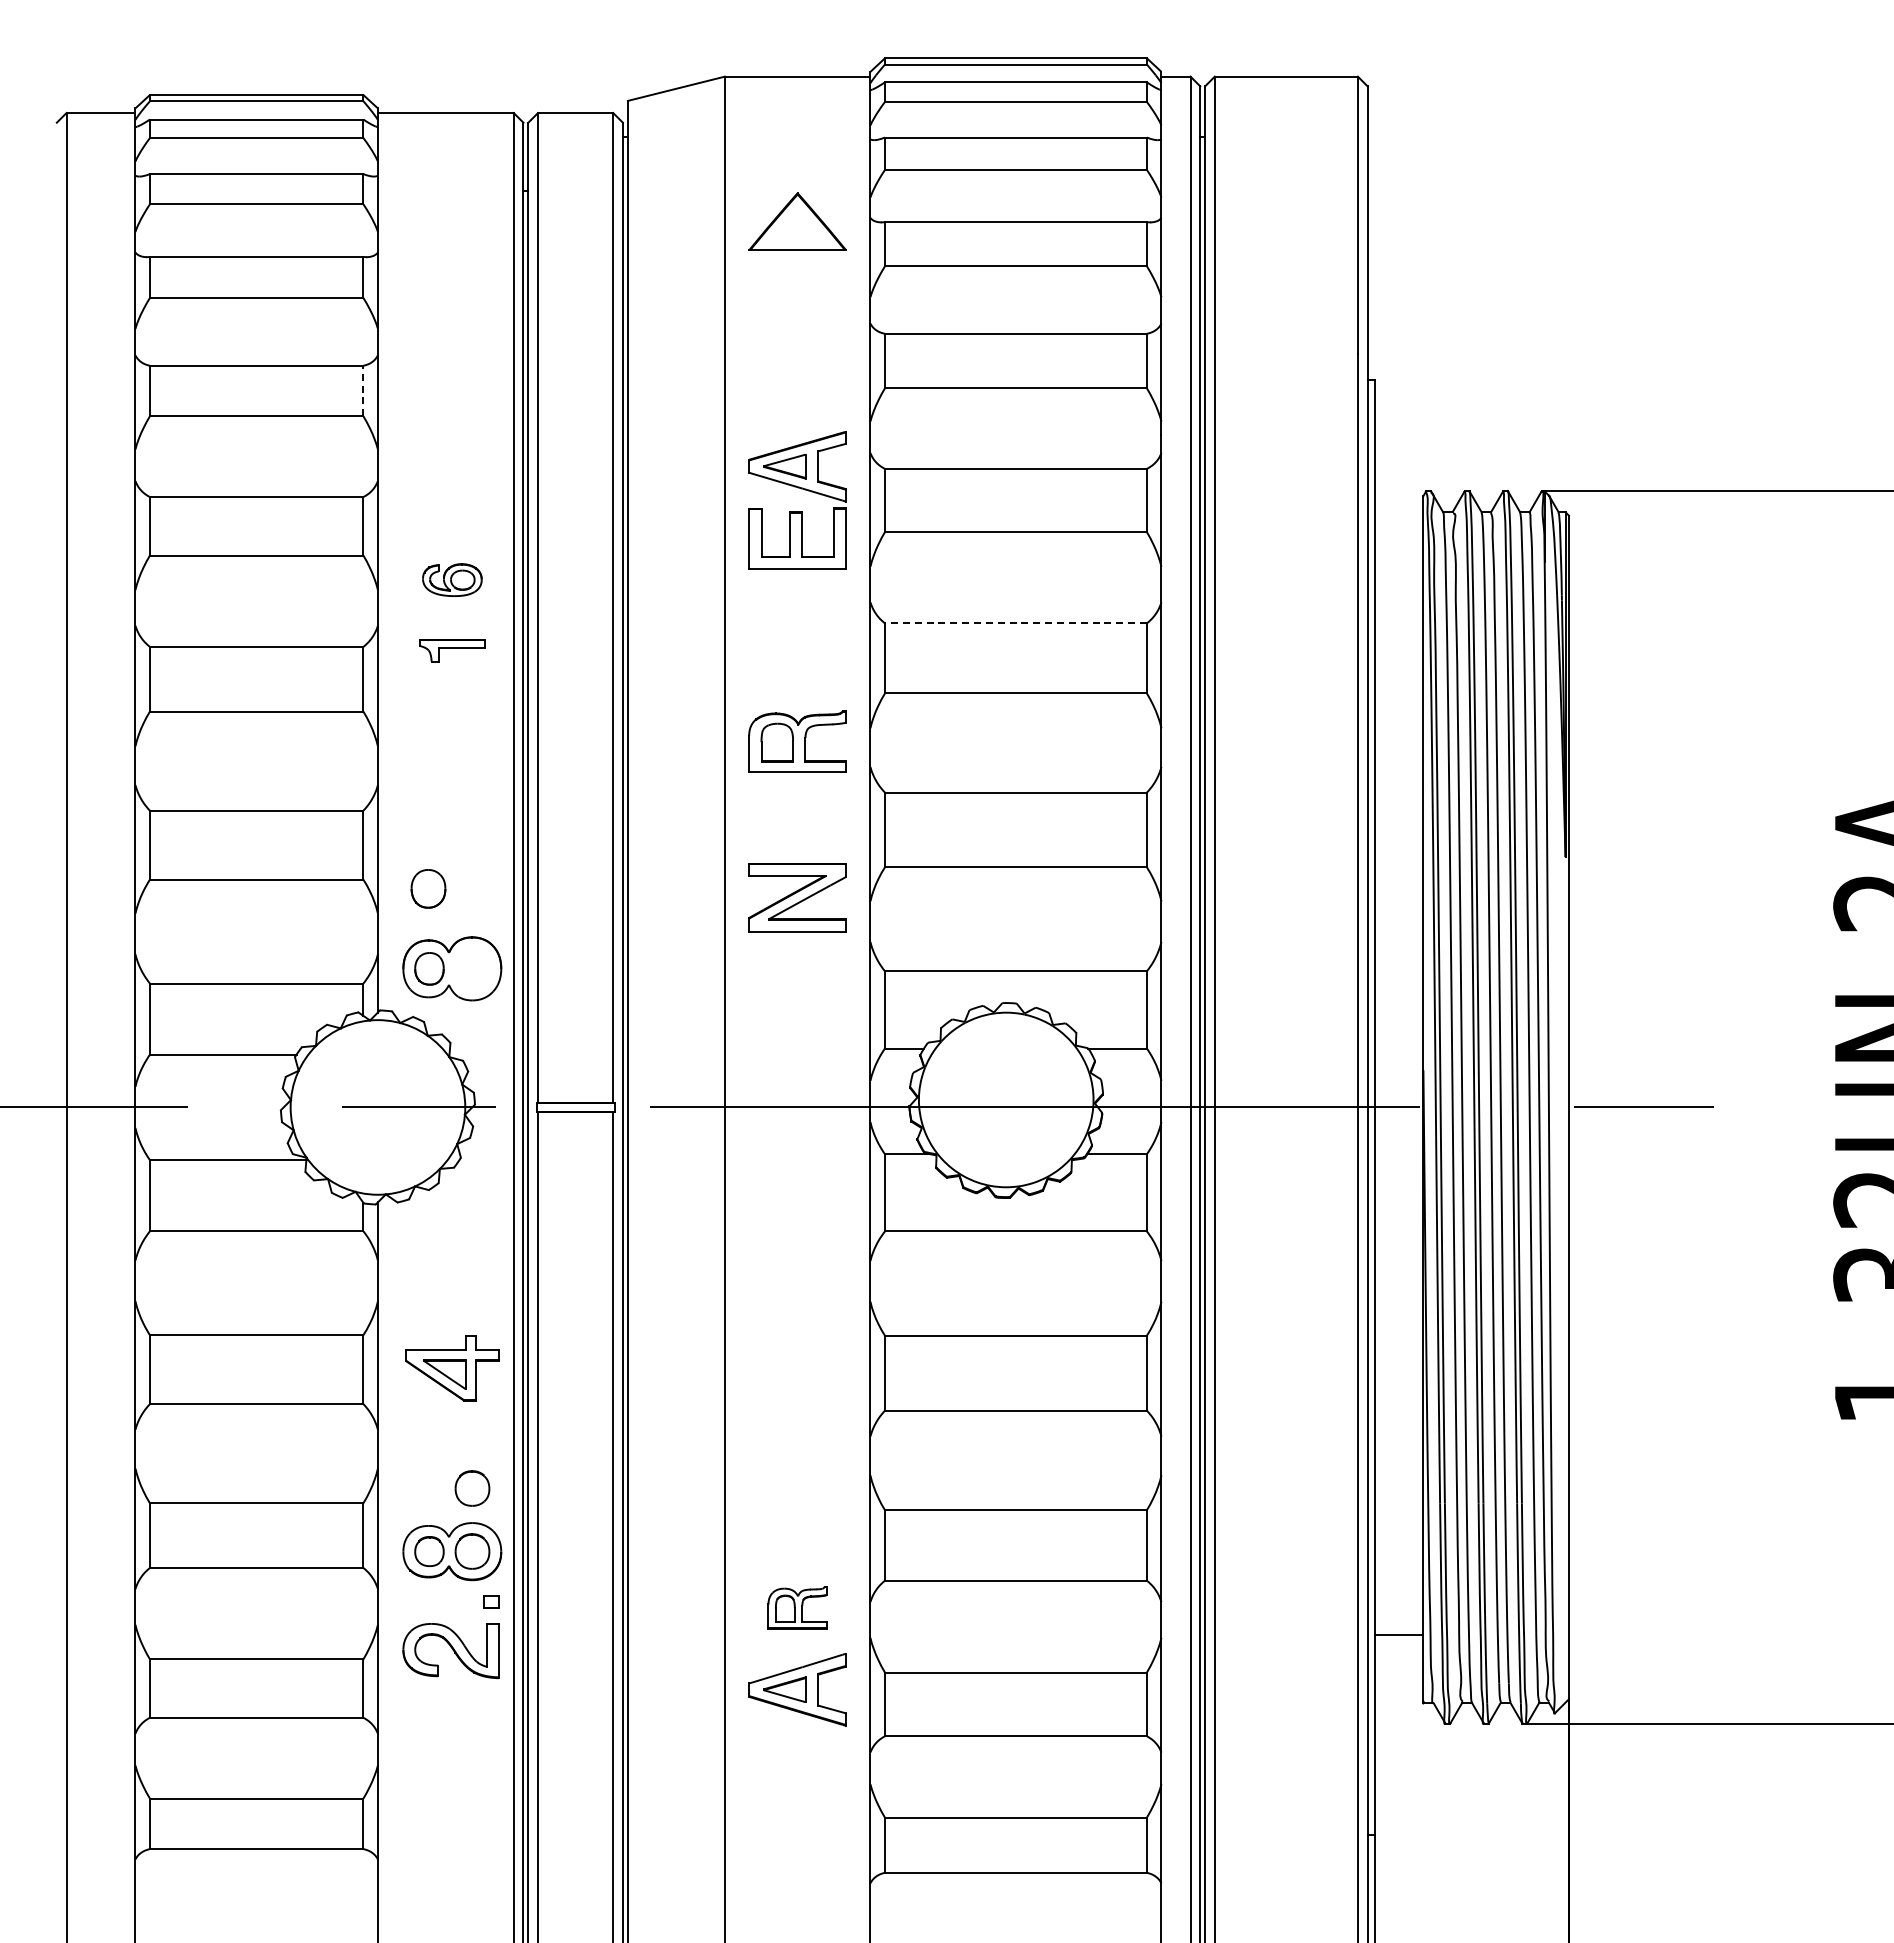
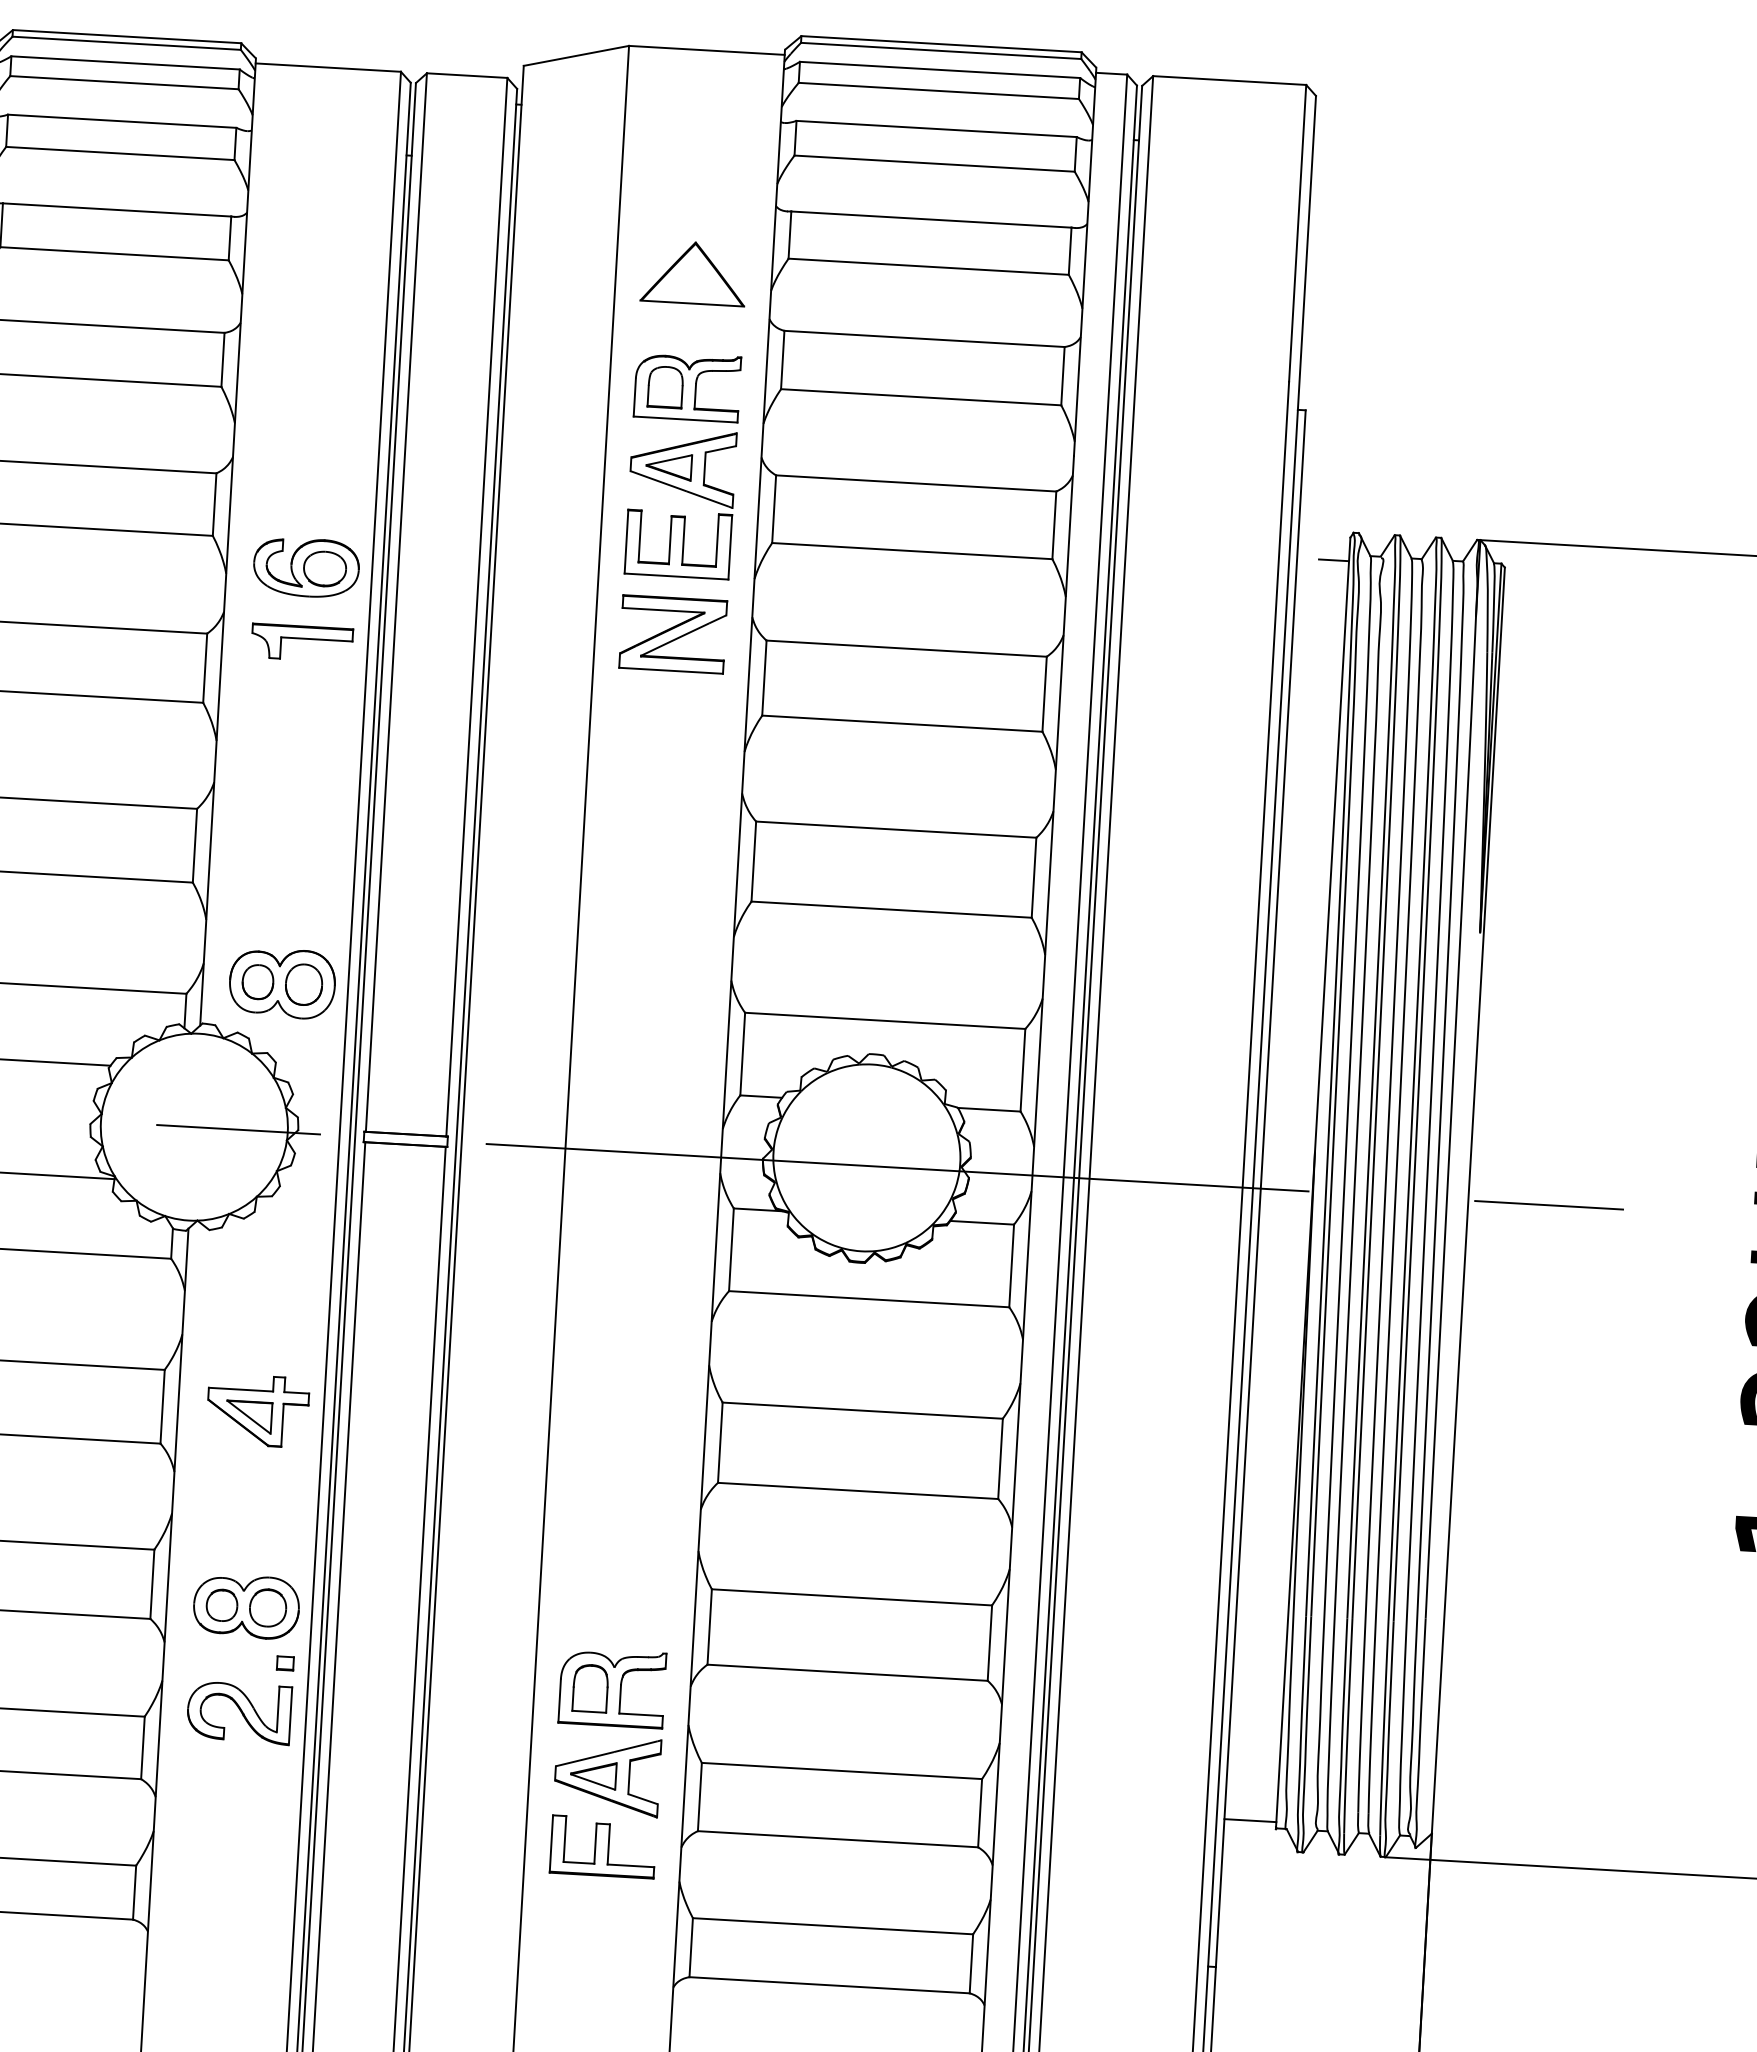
part: (797, 221) -> (693, 272), moved
line: (363, 390) -> (223, 359), dashed -> solid
line: (1409, 518) -> (1334, 560), added
part: (452, 579) -> (306, 567), size x1.67
line: (1015, 623) -> (906, 648), dashed -> solid
part: (452, 650) -> (302, 642), size x1.43
part: (797, 741) -> (687, 387), moved
part: (428, 888) -> (304, 984), moved
part: (797, 897) -> (673, 634), moved
part: (472, 1488) -> (271, 1540), removed
part: (797, 1607) -> (612, 1687), size x1.67
line: (1398, 1634) -> (1249, 1820), moved
part: (797, 1755) -> (603, 1846), added

